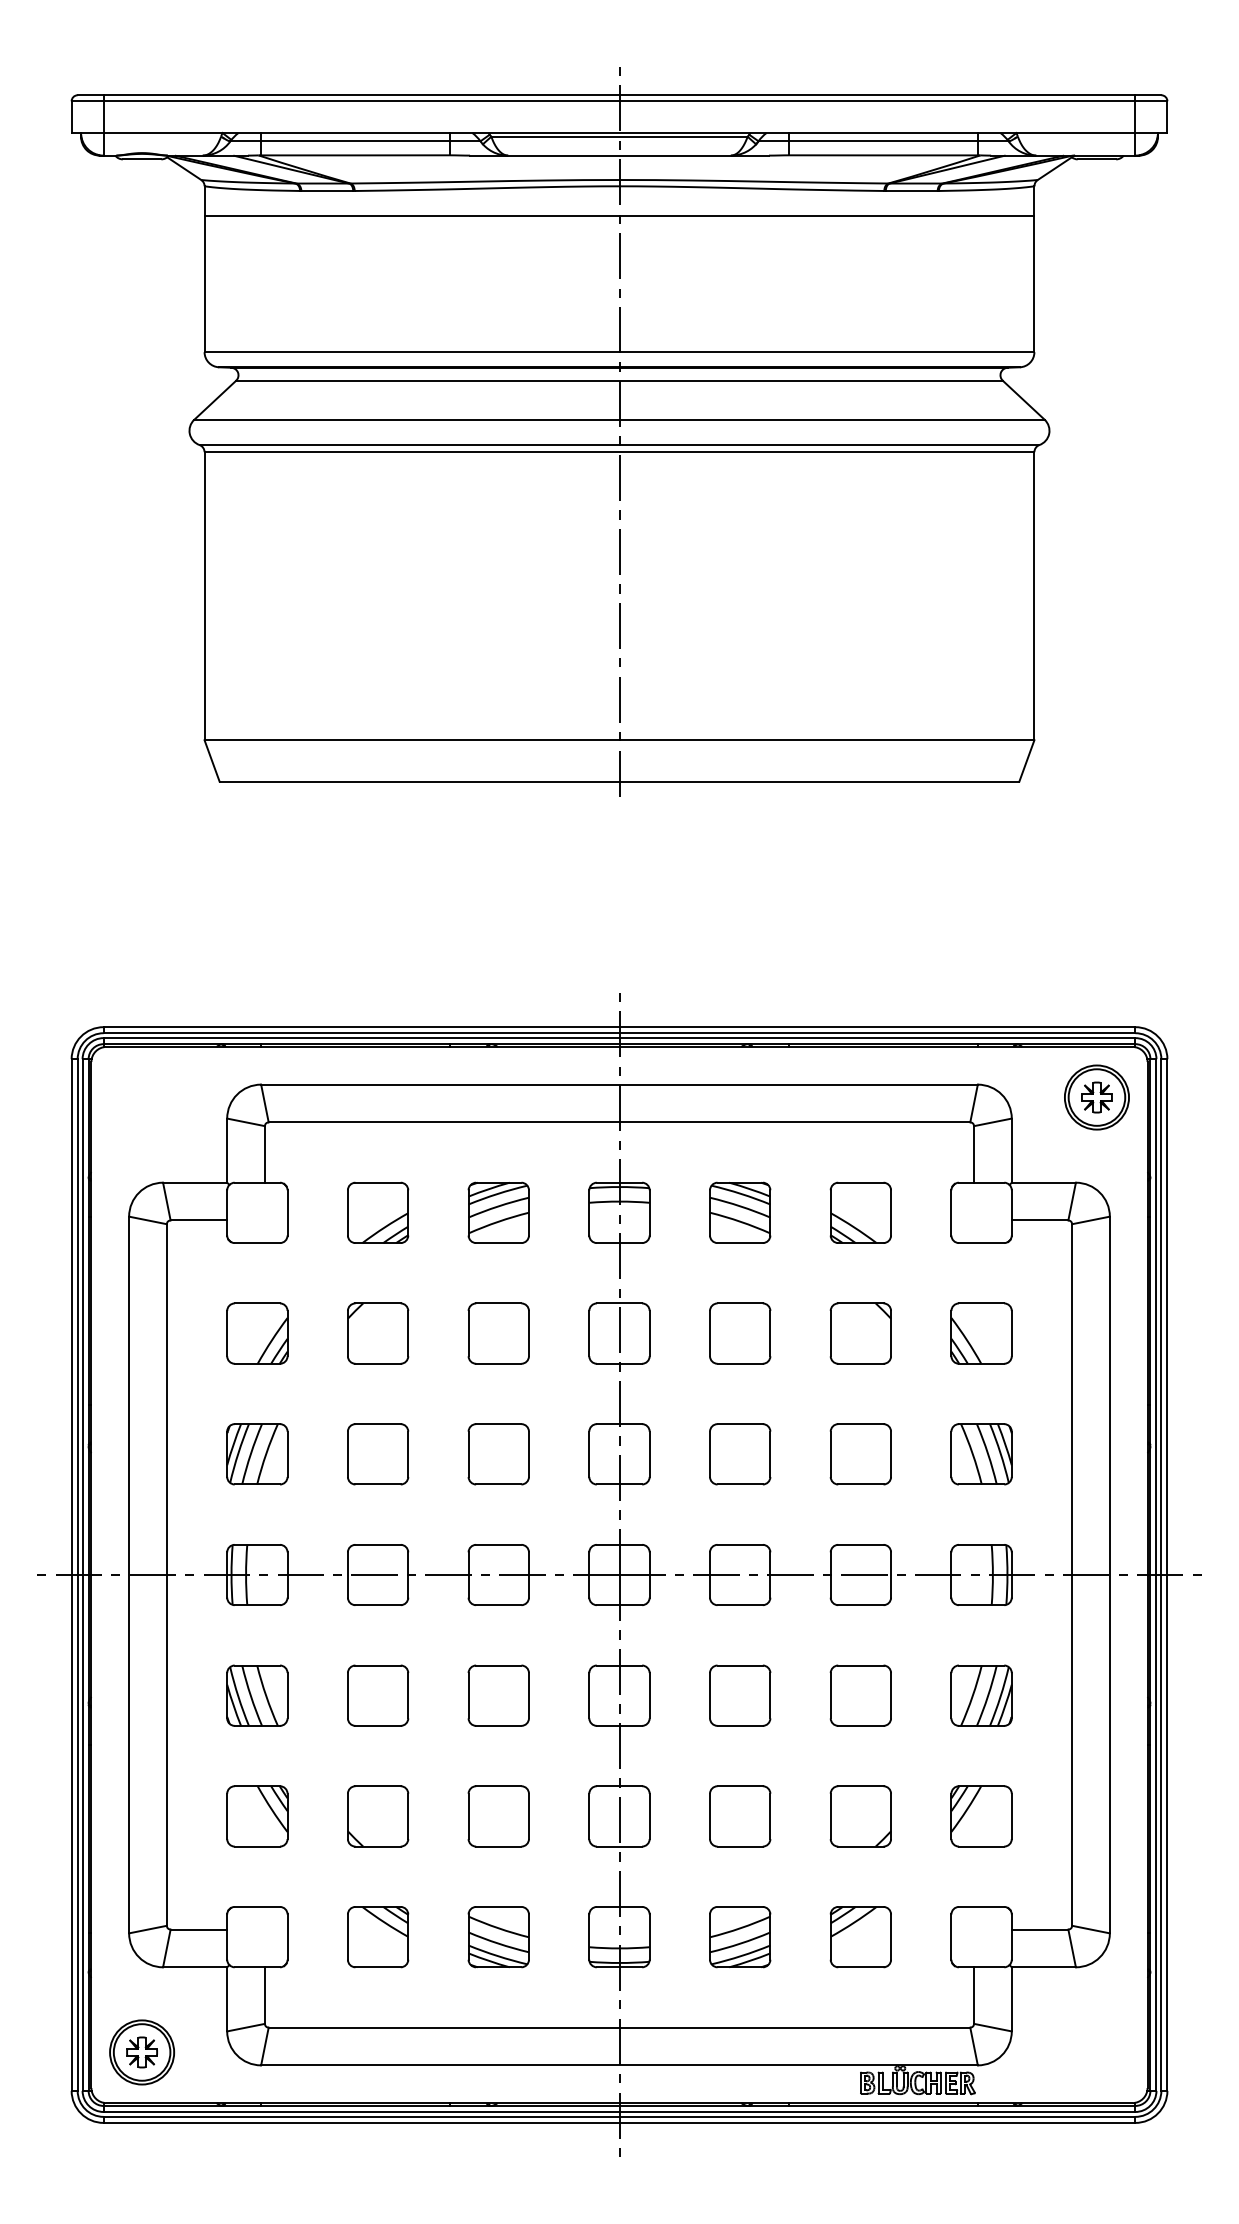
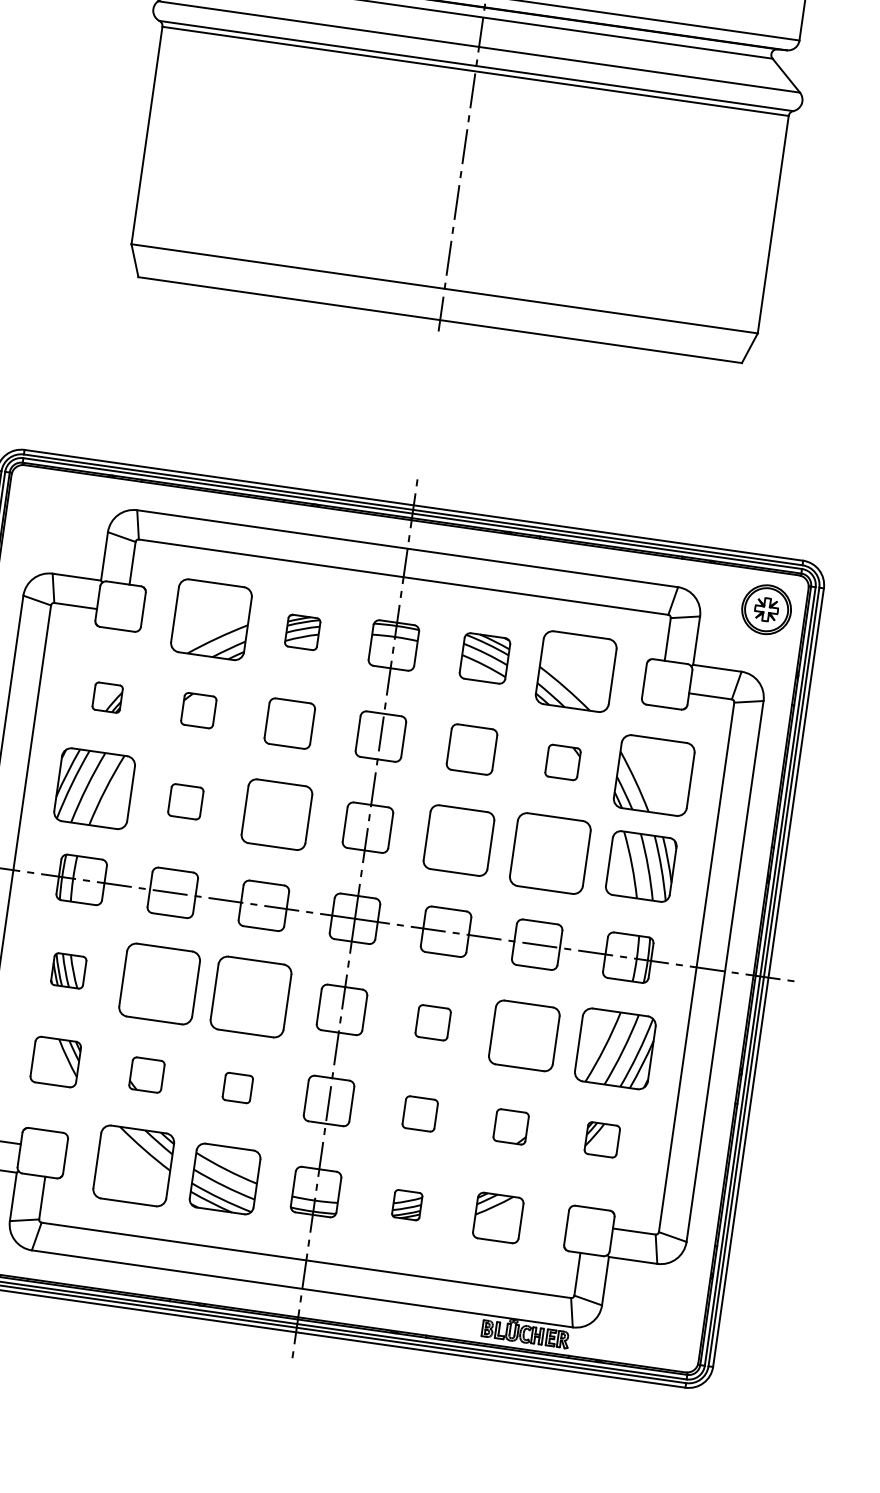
part: (378, 1212) -> (212, 619), size x1.6
part: (498, 1212) -> (302, 632), size x0.7
part: (860, 1212) -> (575, 671), size x1.6
part: (257, 1333) -> (107, 697), size x0.6
part: (378, 1333) -> (199, 710), size x0.7
part: (860, 1333) -> (562, 762), size x0.7
part: (981, 1333) -> (654, 775), size x1.6
part: (257, 1454) -> (94, 788), size x1.6
part: (378, 1454) -> (186, 801), size x0.7
part: (498, 1454) -> (276, 814), size x1.4
part: (740, 1454) -> (459, 840), size x1.4
part: (860, 1454) -> (549, 853), size x1.6
part: (981, 1454) -> (641, 866), size x1.4
part: (257, 1695) -> (68, 970), size x0.7
part: (378, 1695) -> (160, 983), size x1.6
part: (498, 1695) -> (250, 996), size x1.6
part: (740, 1695) -> (433, 1022), size x0.7
part: (860, 1695) -> (523, 1035), size x1.4
part: (981, 1695) -> (615, 1048), size x1.6
part: (378, 1816) -> (147, 1075), size x0.7
part: (498, 1816) -> (237, 1088), size x0.6
part: (740, 1816) -> (420, 1114), size x0.7
part: (860, 1816) -> (510, 1126), size x0.7
part: (981, 1816) -> (602, 1139), size x0.7
part: (378, 1937) -> (134, 1166), size x1.6
part: (498, 1937) -> (224, 1179), size x1.4
part: (740, 1937) -> (407, 1205), size x0.6

